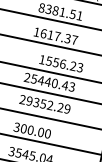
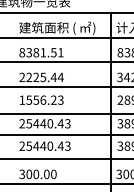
text: (55, 36) -> (41, 77), 1617.37 -> 2225.44
text: (61, 63) -> (41, 99), moved
text: (48, 104) -> (48, 145), 29352.29 -> 25440.43

